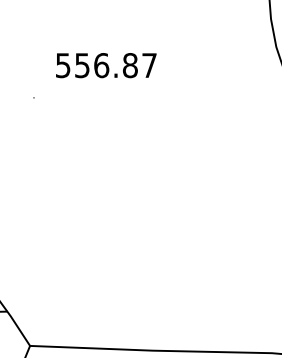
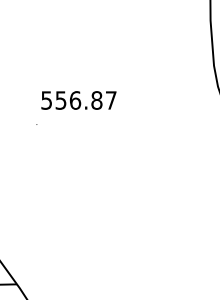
text: (105, 65) -> (78, 100), moved

